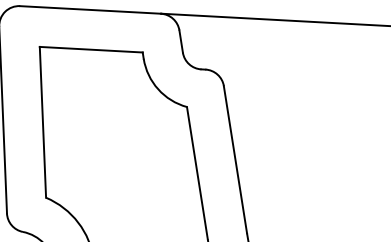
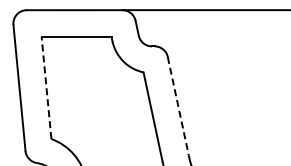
line: (42, 121) -> (46, 87), solid -> dashed
line: (235, 159) -> (178, 106), solid -> dashed

